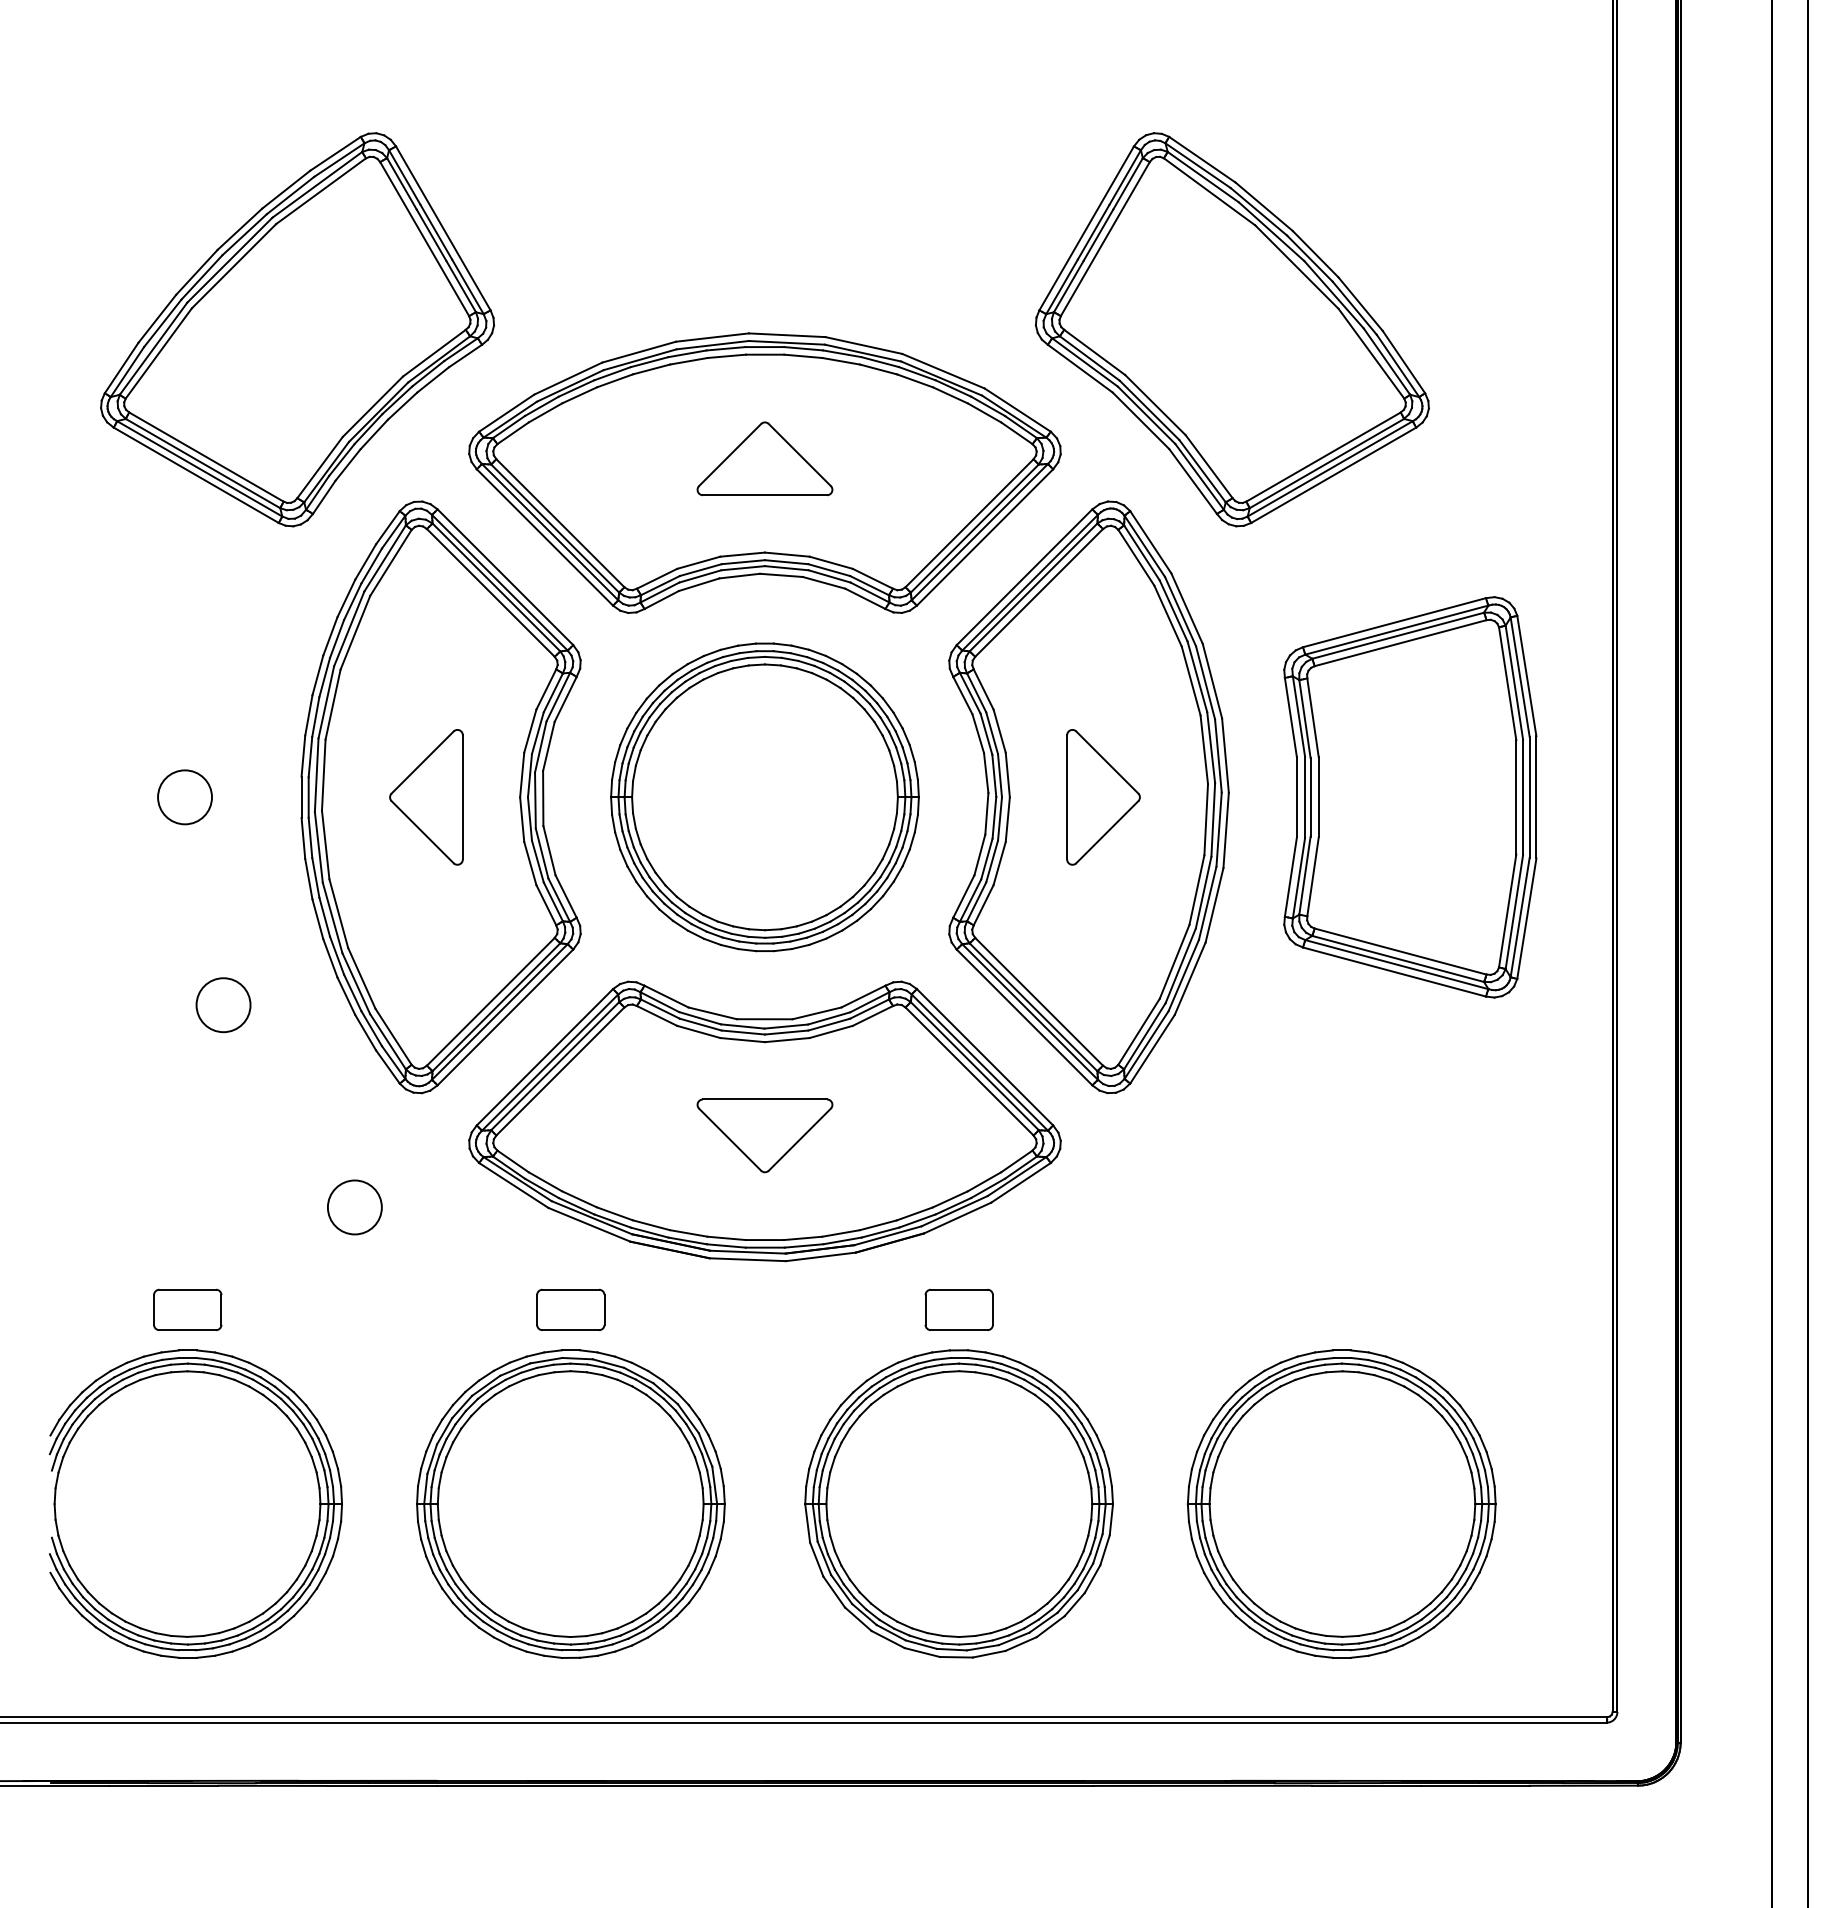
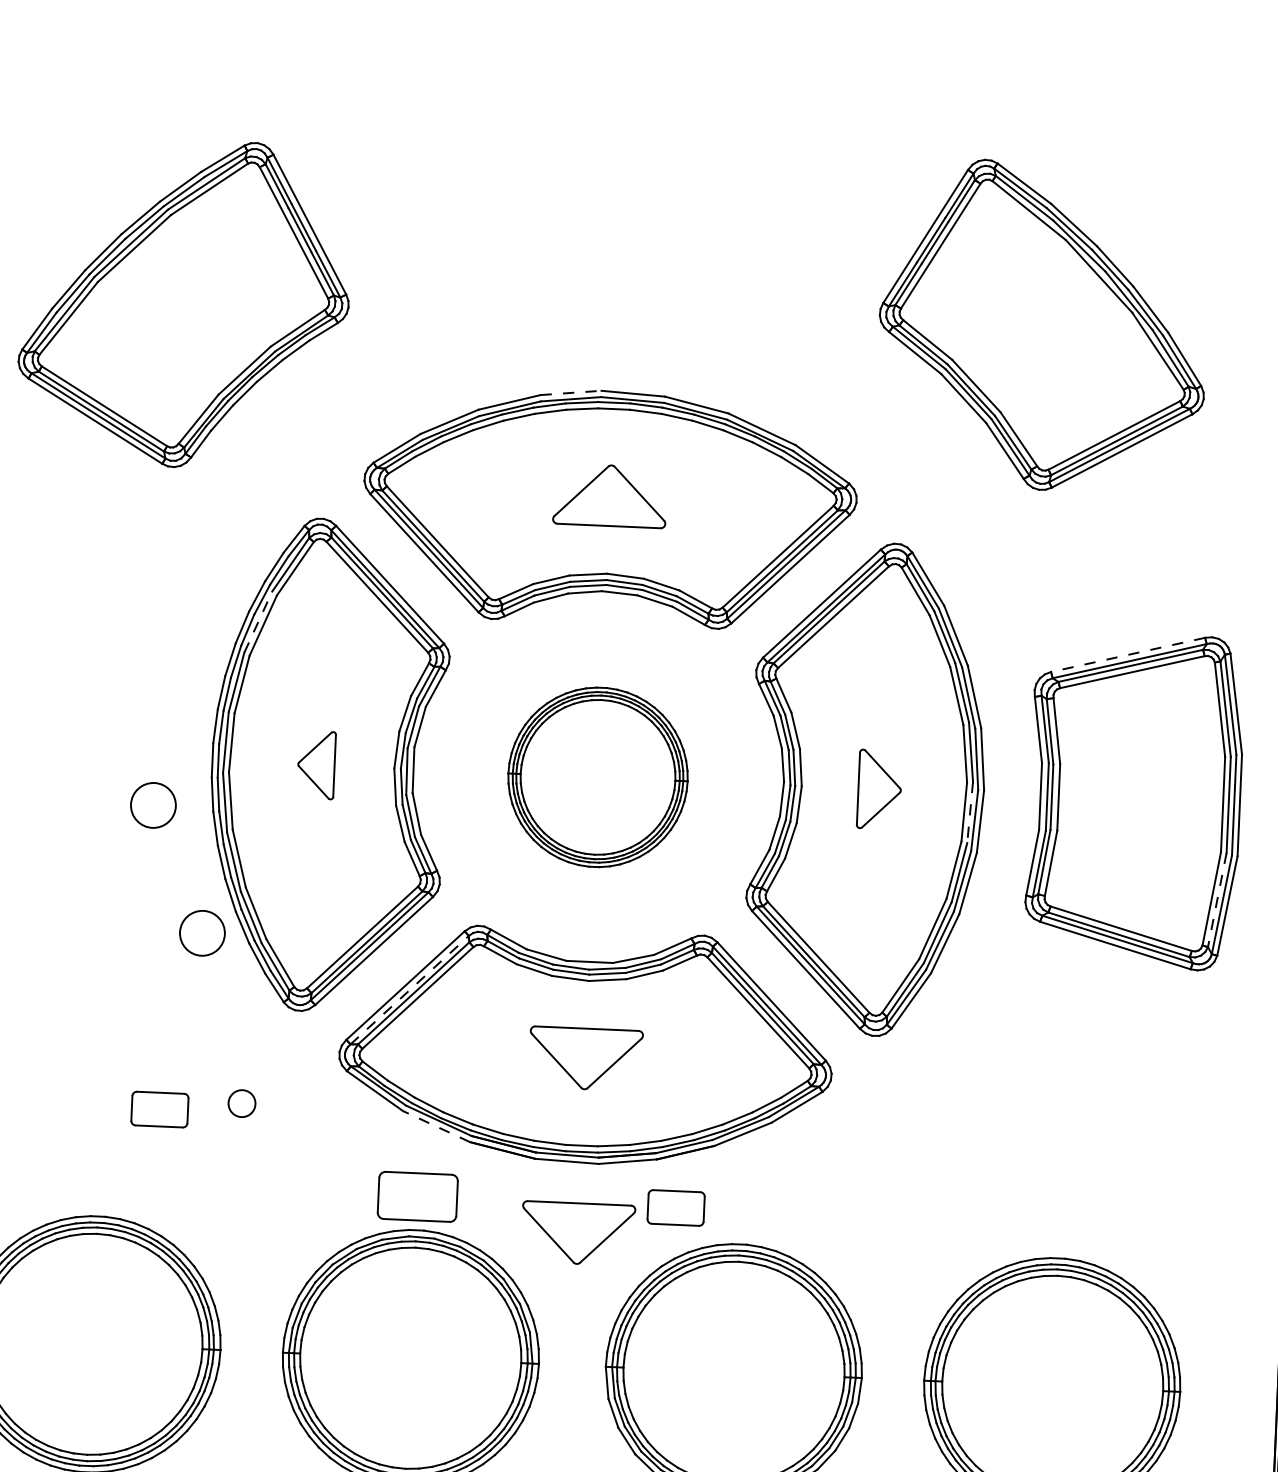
part: (297, 329) -> (184, 303), moved
part: (1232, 329) -> (1043, 325), moved
line: (712, 337) -> (571, 392), solid -> dashed
line: (1394, 622) -> (1128, 654), solid -> dashed
line: (349, 628) -> (258, 621), solid -> dashed
circle: (184, 797) -> (152, 805), moved
part: (426, 797) -> (316, 765), size x0.6
part: (764, 797) -> (597, 777), size x0.7
part: (1103, 797) -> (879, 789), size x0.7
line: (1213, 819) -> (970, 812), solid -> dashed
line: (1514, 912) -> (1217, 900), solid -> dashed
circle: (223, 1005) -> (202, 933), moved
line: (550, 1062) -> (409, 990), solid -> dashed
circle: (354, 1207) -> (241, 1103), size x0.6
line: (589, 1224) -> (436, 1126), solid -> dashed
part: (187, 1309) -> (159, 1109), moved
part: (570, 1309) -> (417, 1196), size x1.4
part: (958, 1309) -> (675, 1207), moved
part: (764, 1345) -> (577, 1233), added

